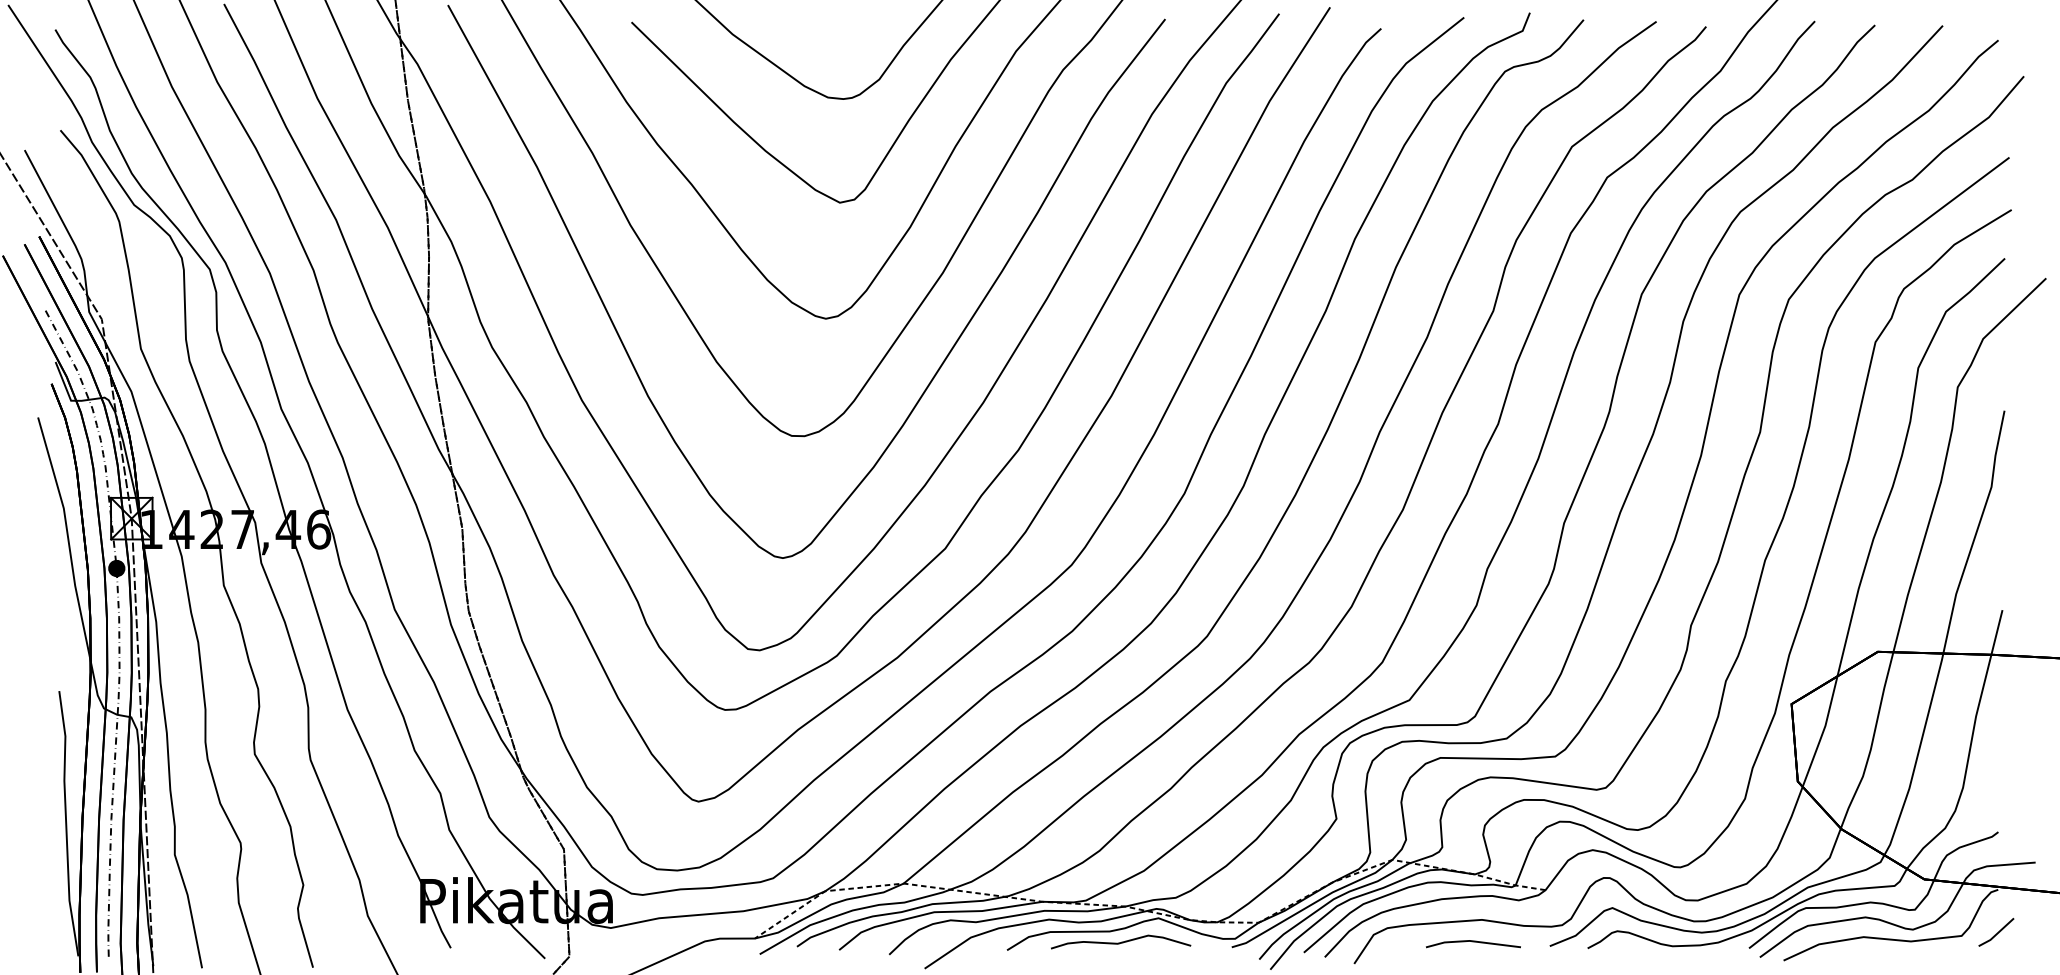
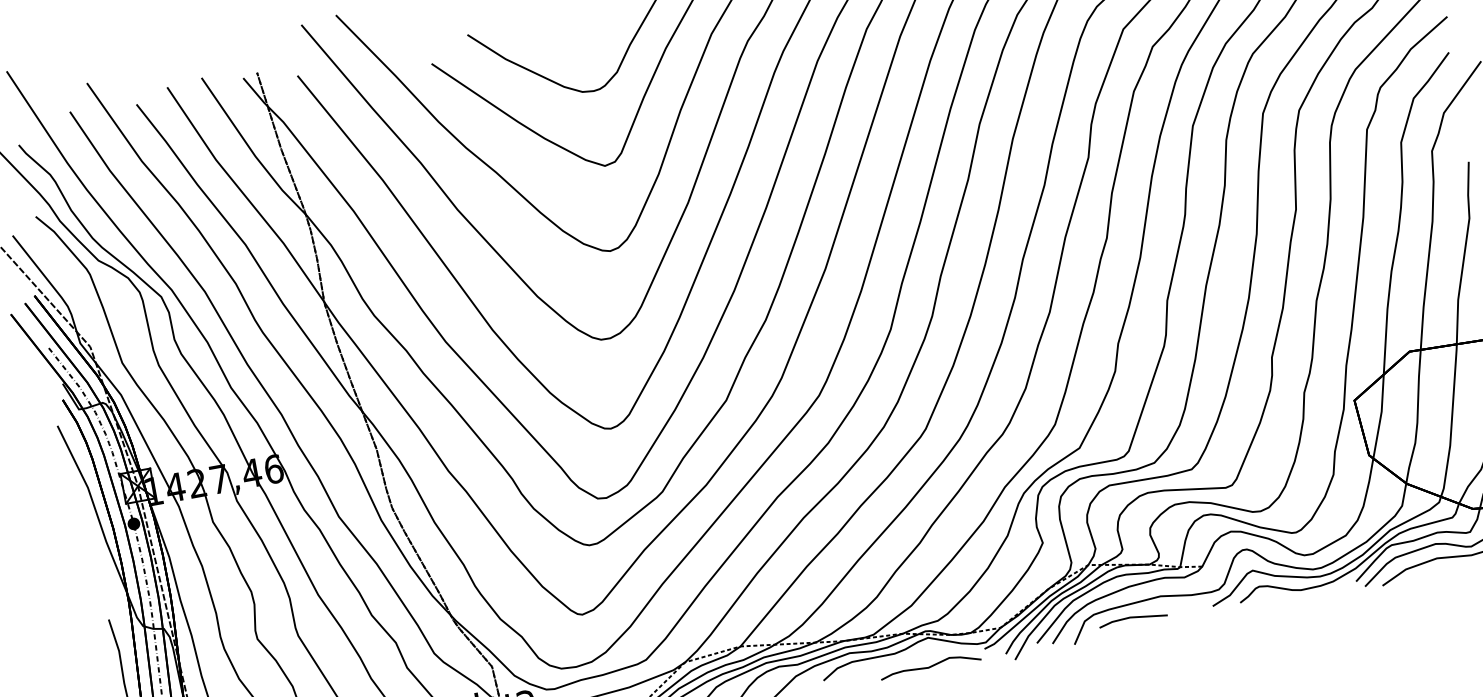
curve: (1121, 941) -> (930, 665), moved
line: (1473, 942) -> (1133, 618), moved

